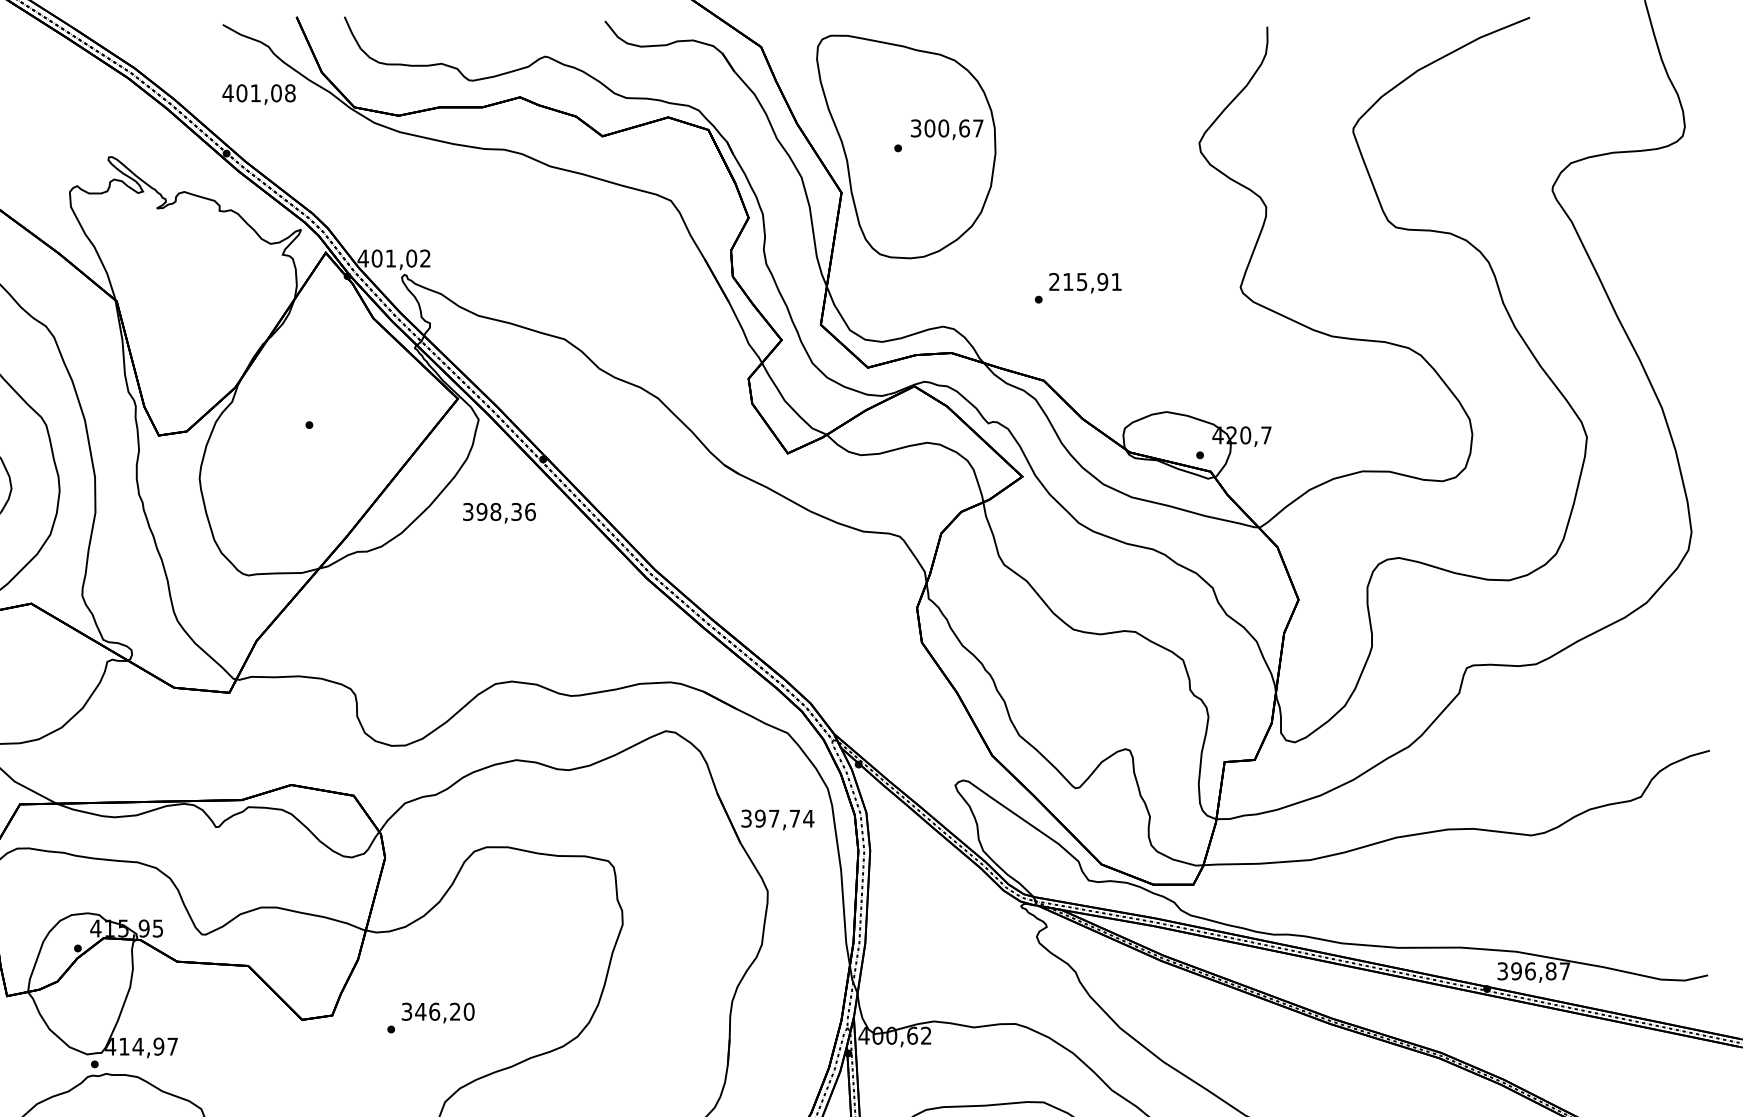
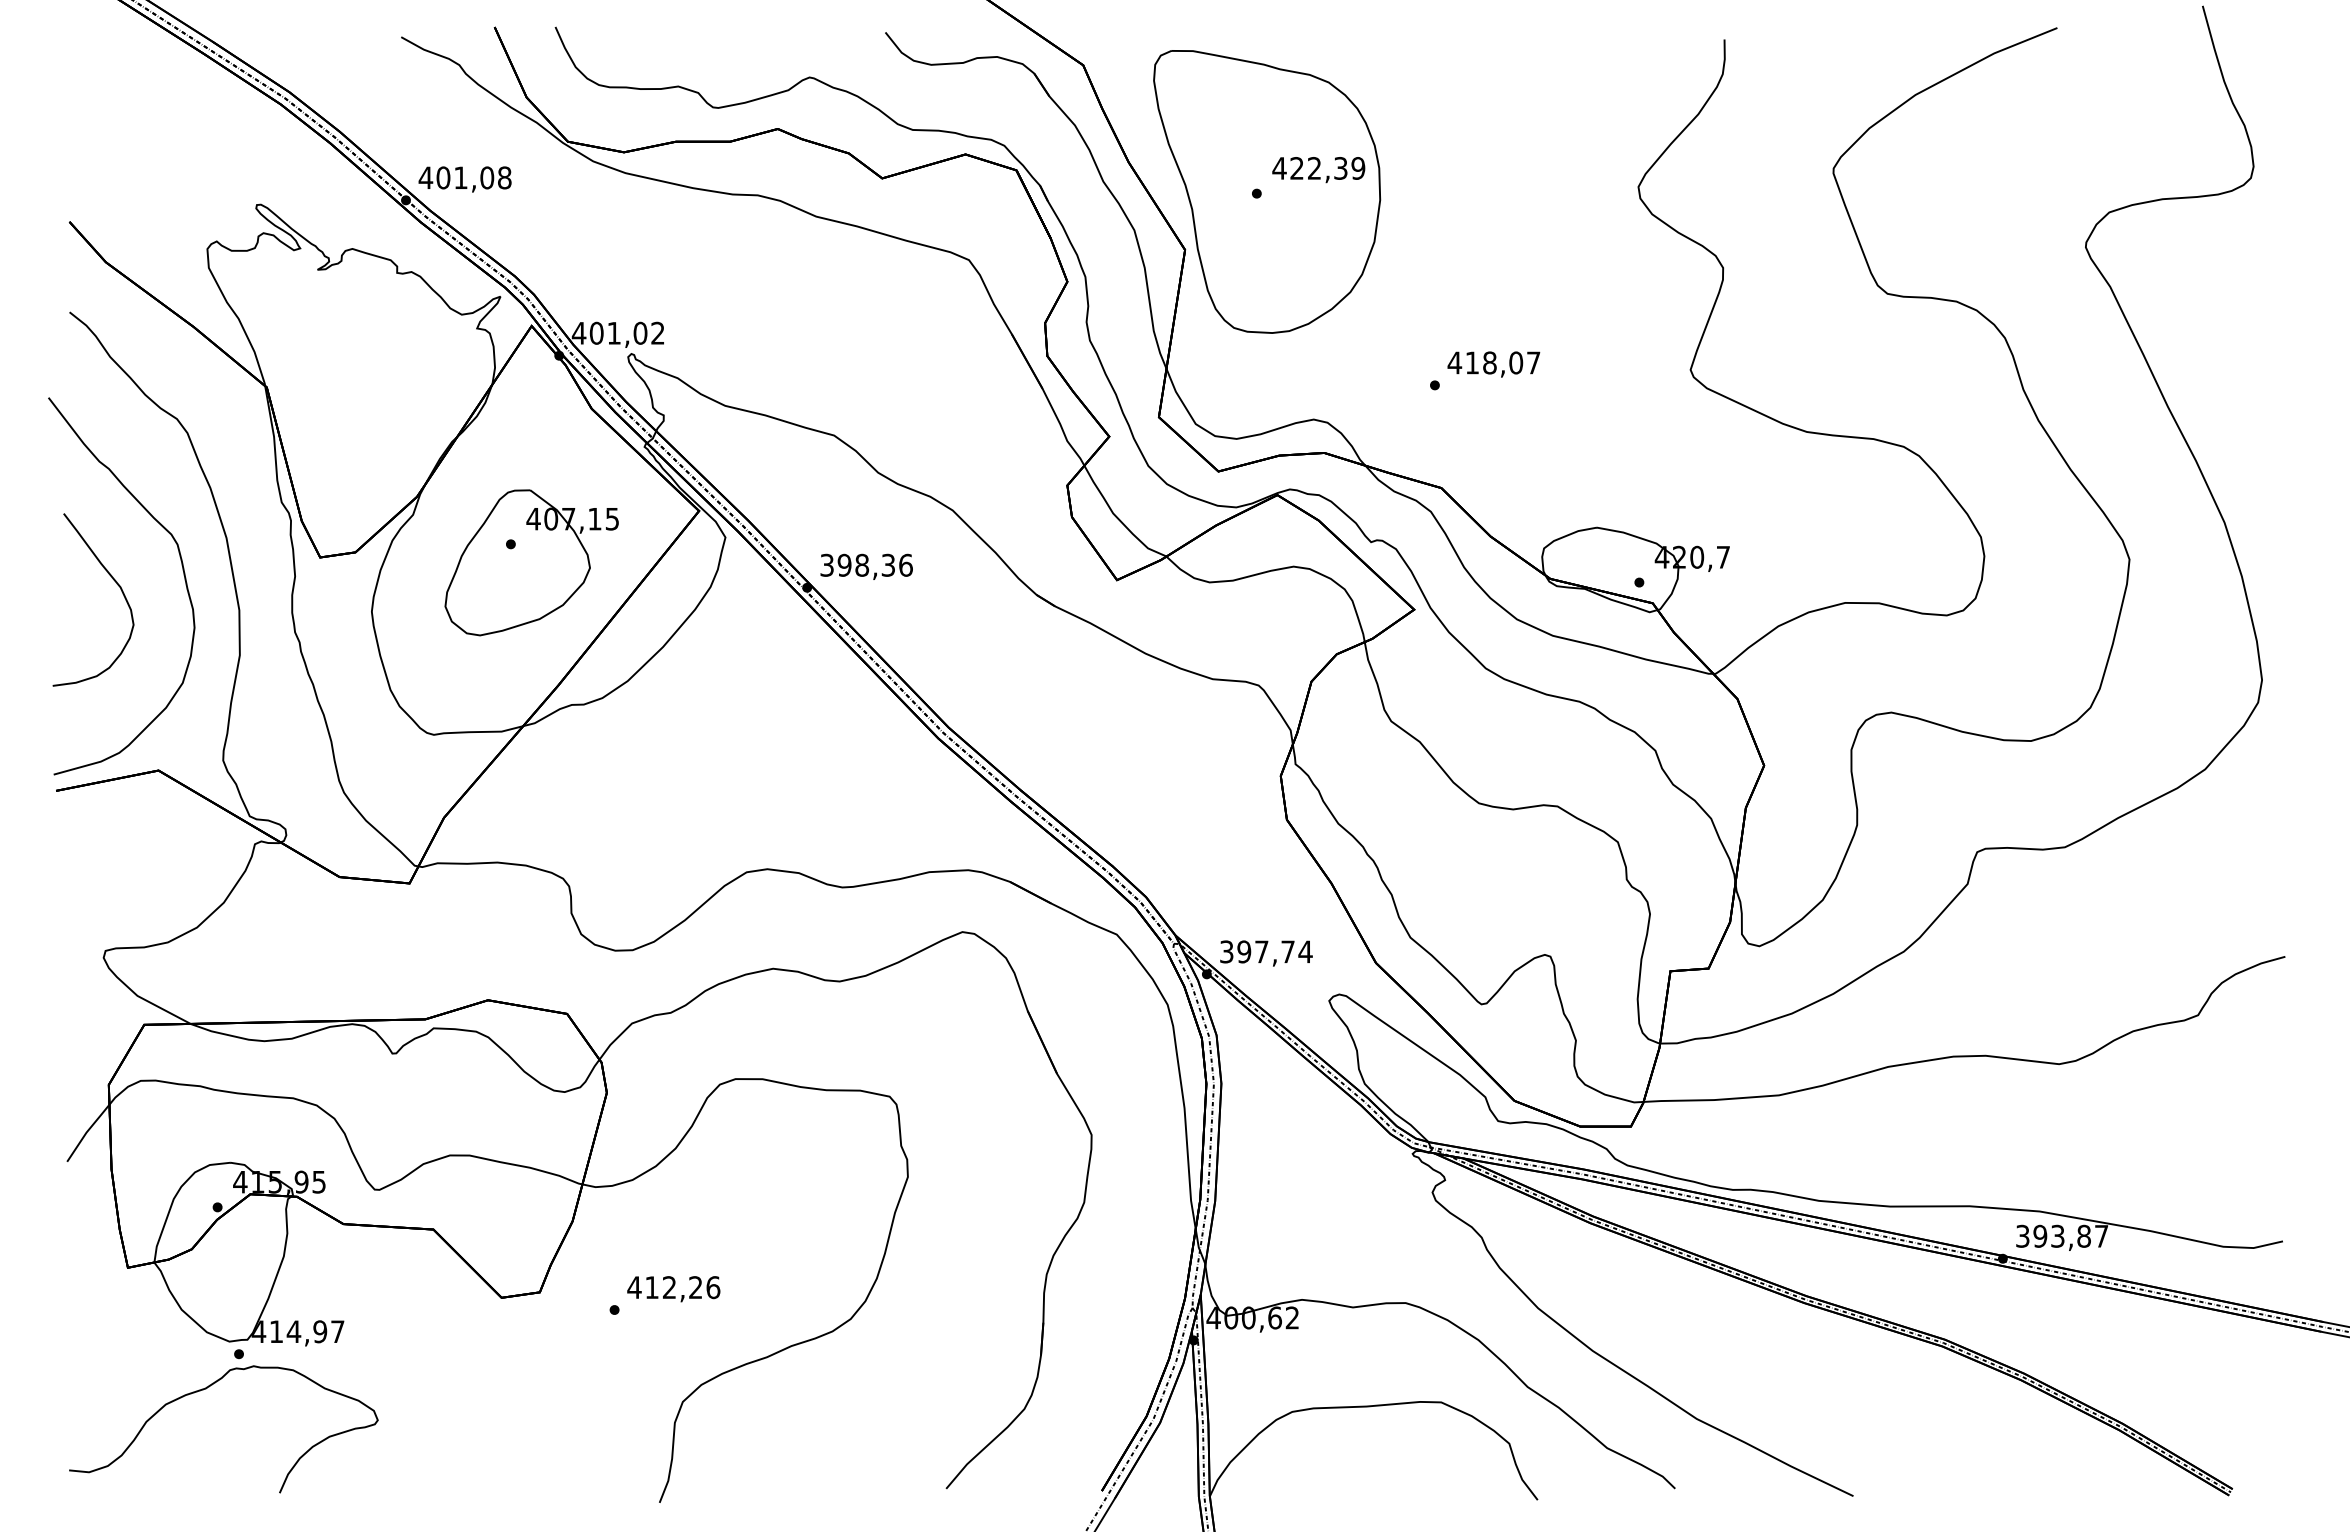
text: (258, 94) -> (464, 179), moved
text: (946, 128) -> (1318, 168), 300,67 -> 422,39
text: (1084, 281) -> (1493, 362), 215,91 -> 418,07
part: (325, 439) -> (531, 562), added
text: (499, 512) -> (866, 566), moved
text: (777, 819) -> (1266, 953), moved
text: (1530, 970) -> (2057, 1235), 396,87 -> 393,87
text: (437, 1011) -> (673, 1287), 346,20 -> 412,26

